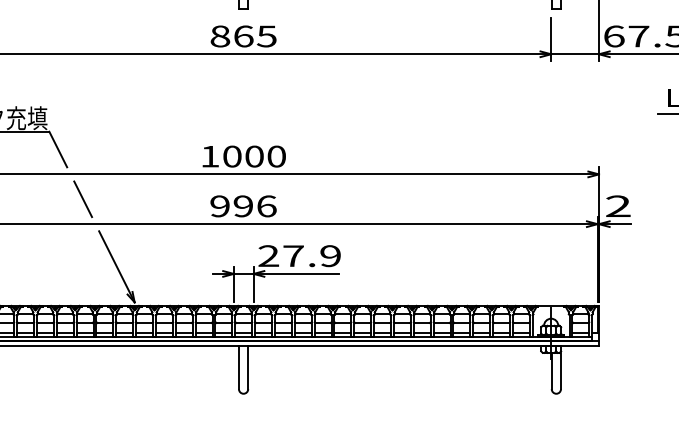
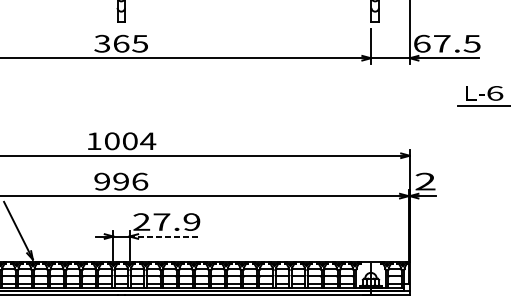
text: (220, 36) -> (102, 43), 865 -> 365
text: (276, 156) -> (148, 141), 1000 -> 1004
line: (296, 273) -> (164, 236), solid -> dashed

